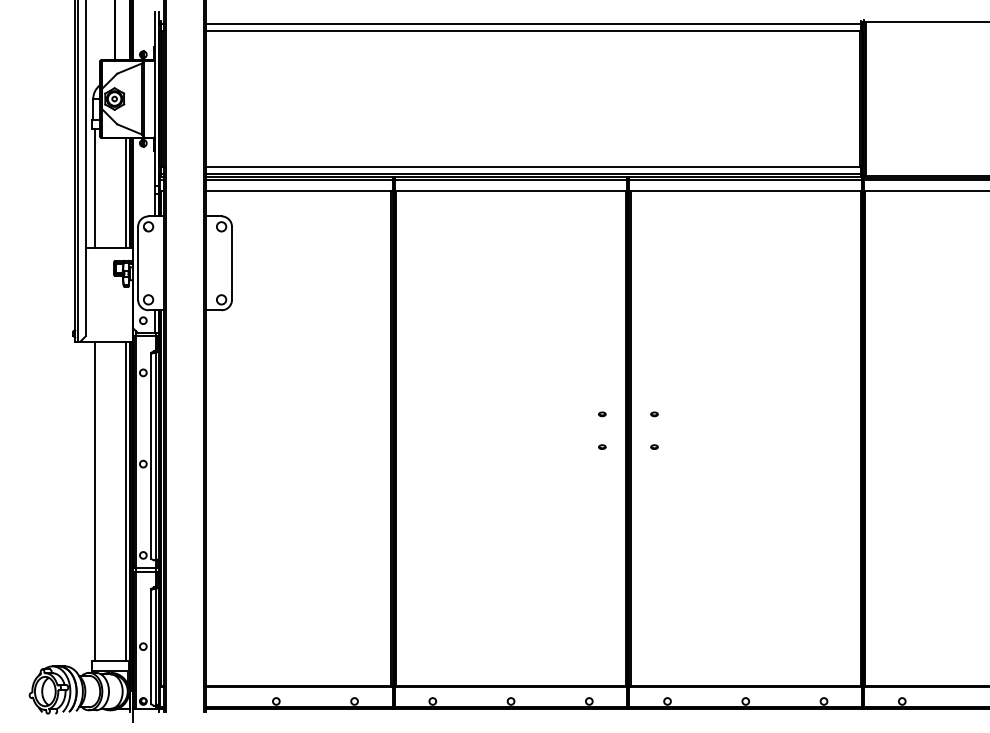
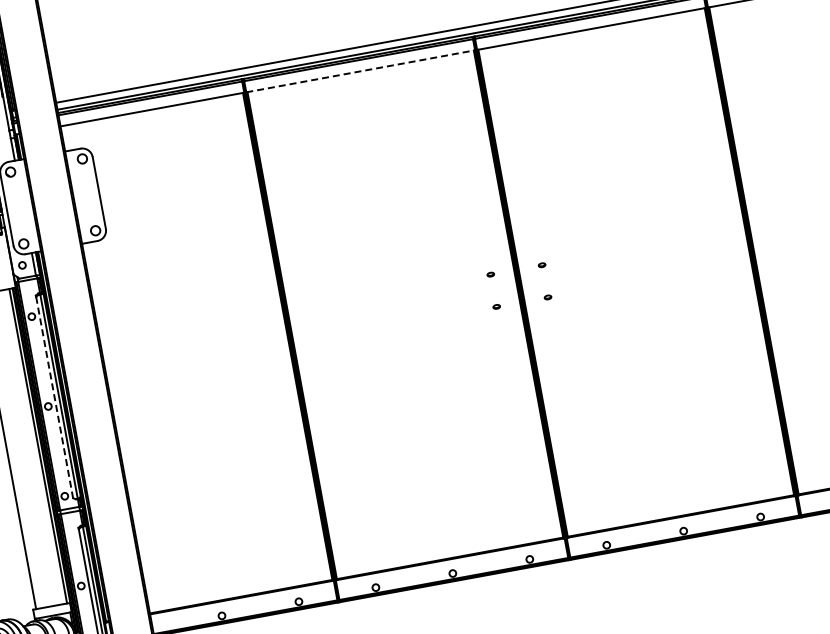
line: (511, 190) -> (361, 70), solid -> dashed
line: (151, 457) -> (55, 398), solid -> dashed

